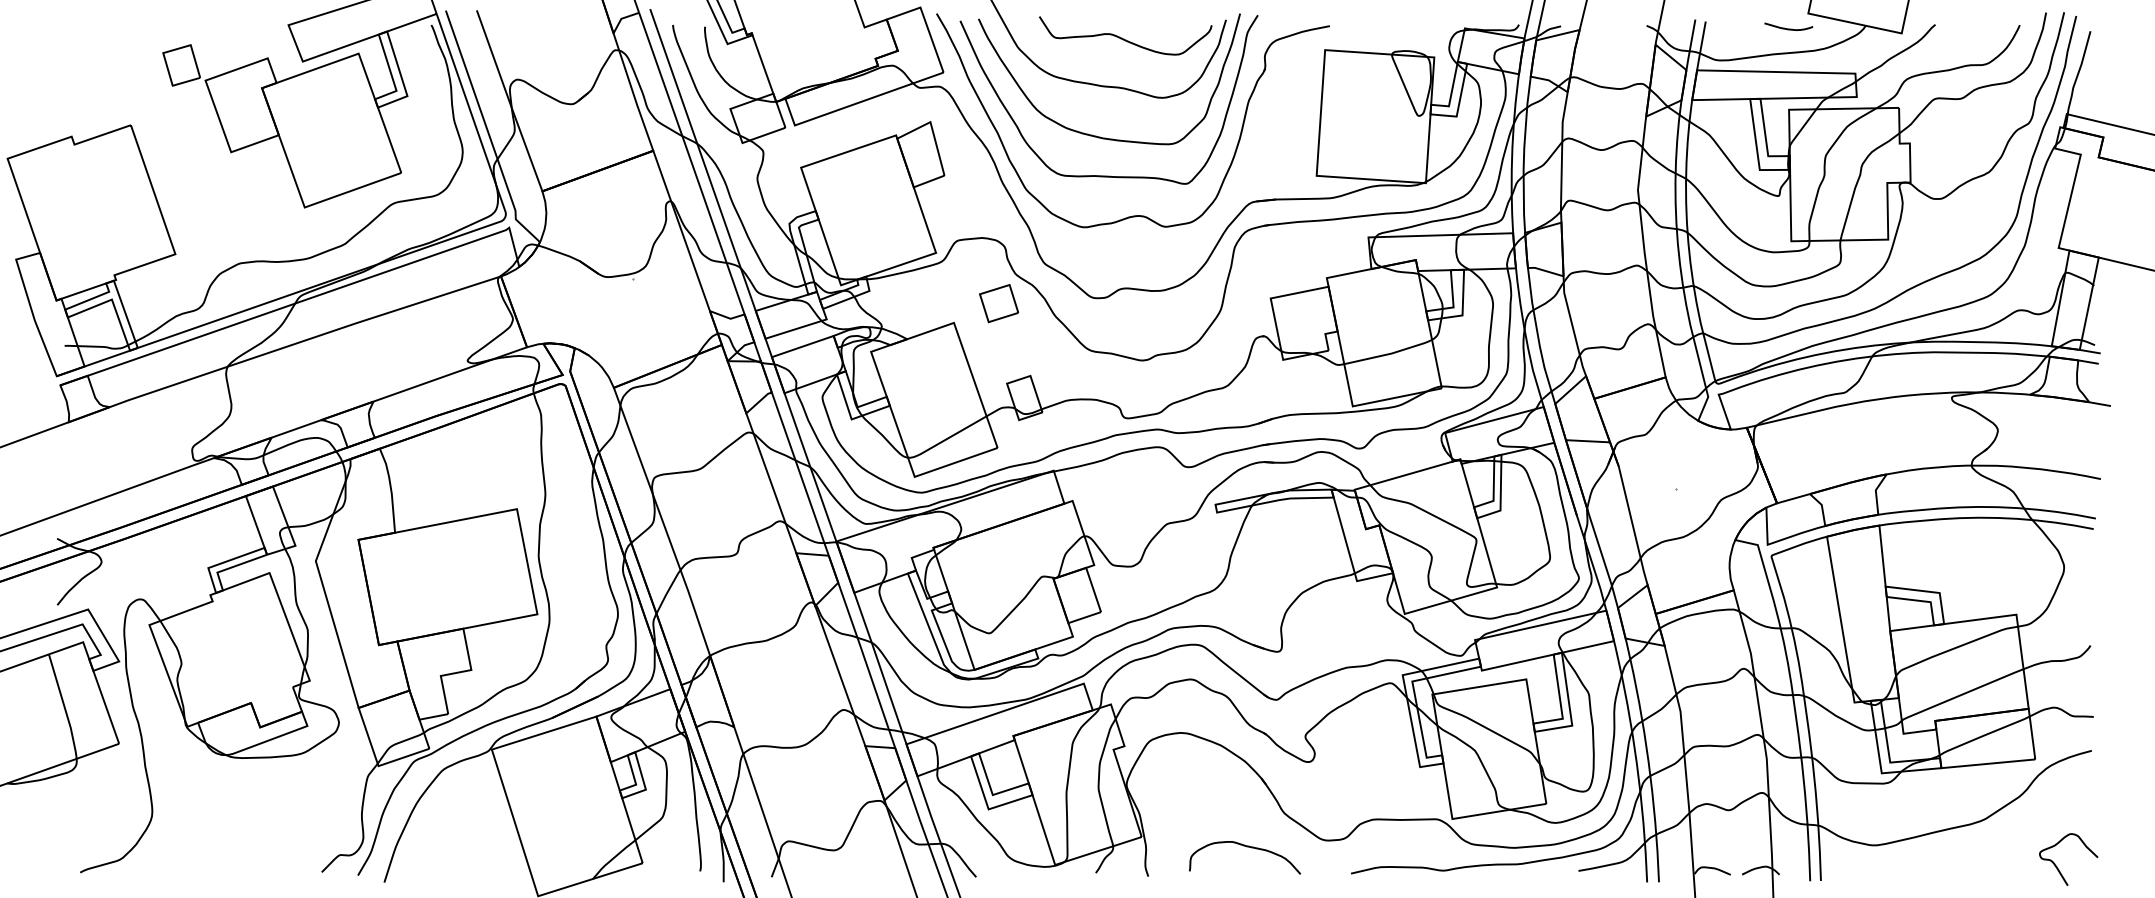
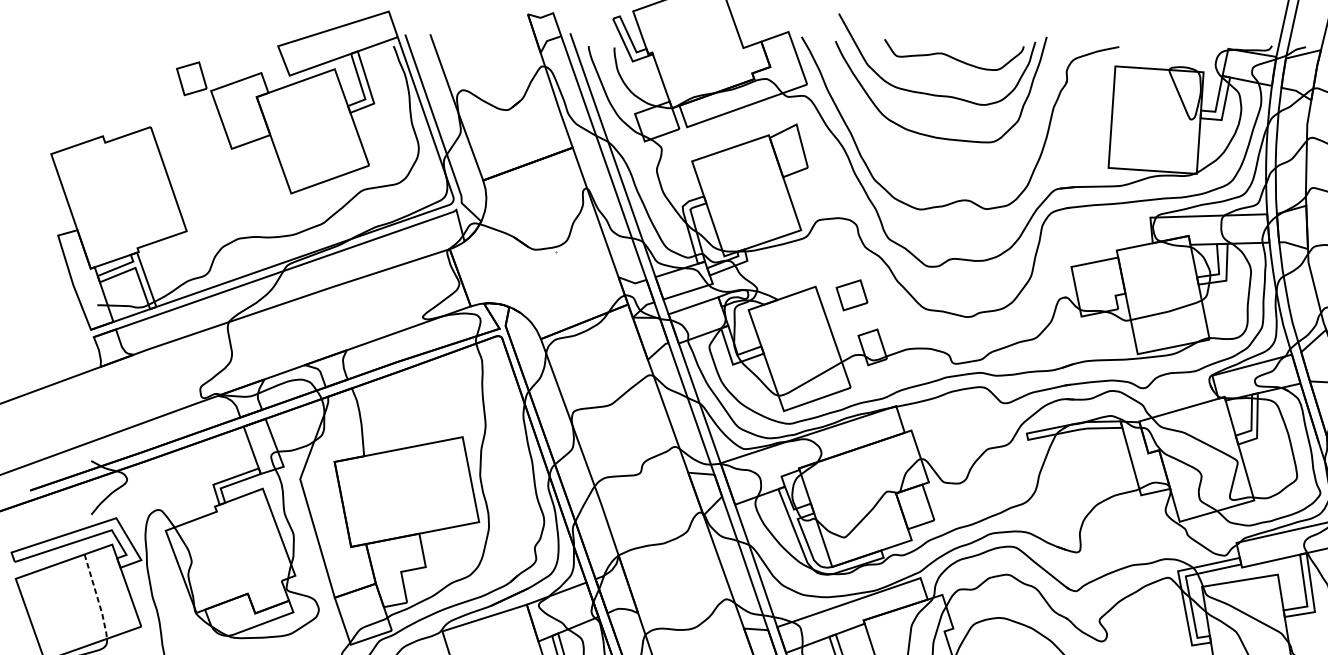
curve: (1108, 175) -> (940, 167), removed
part: (999, 303) -> (852, 295), moved
line: (64, 707) -> (97, 597), solid -> dashed

